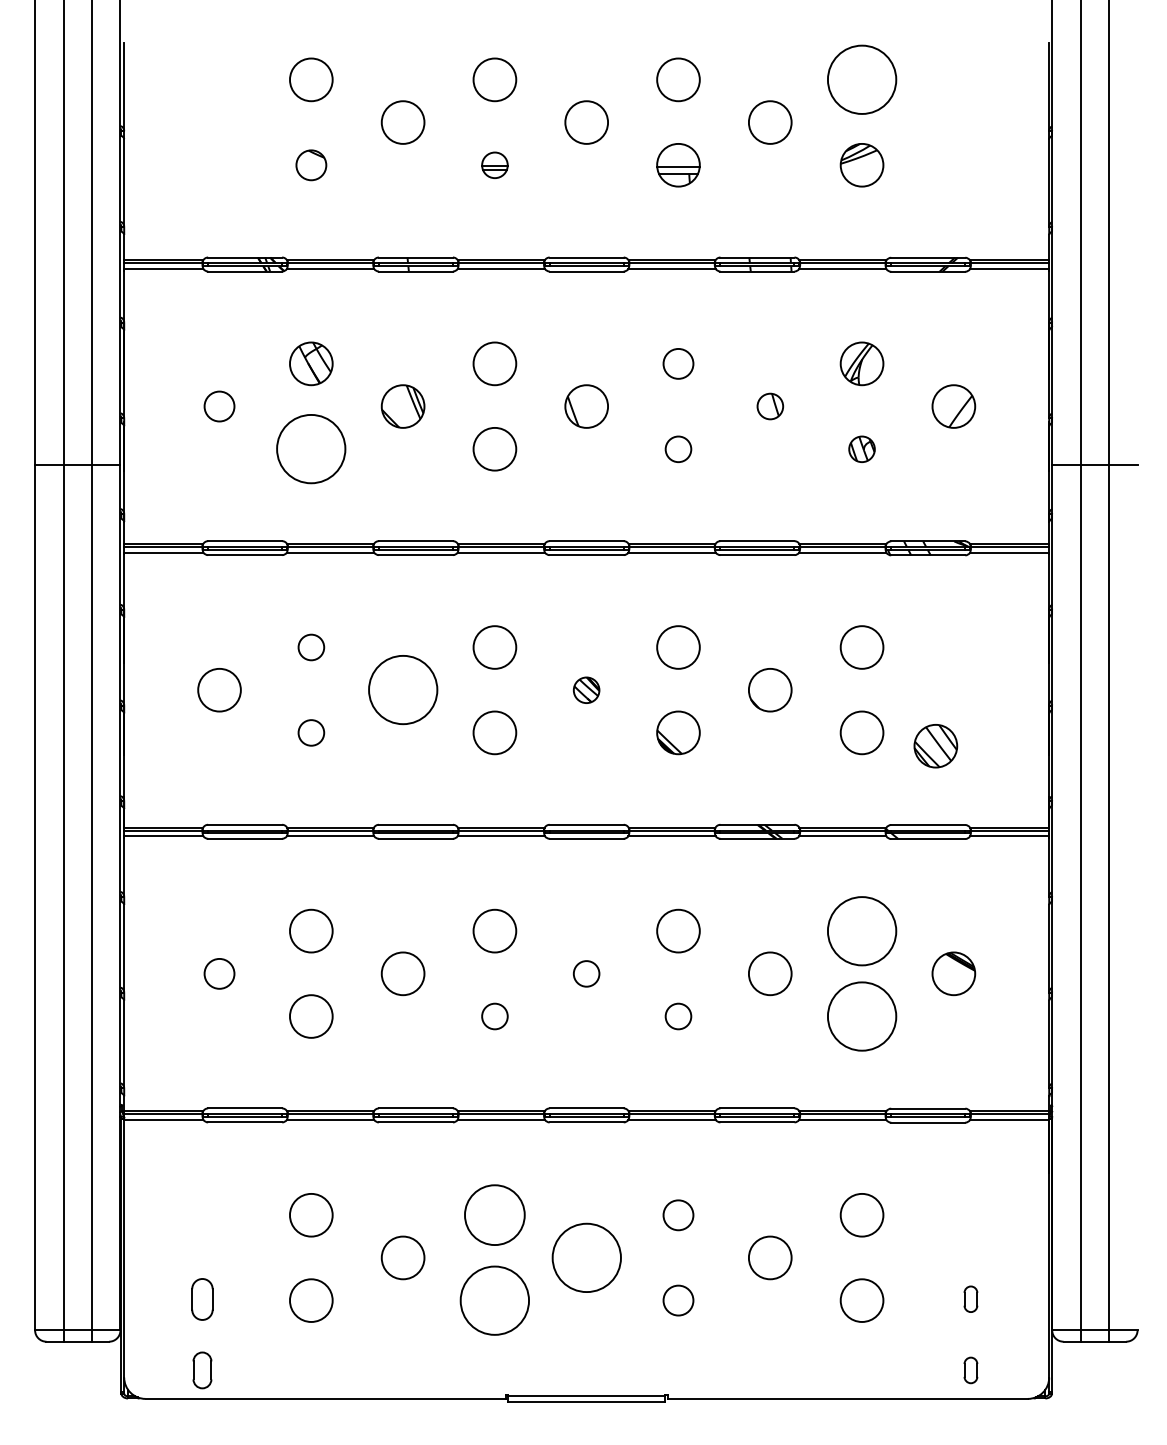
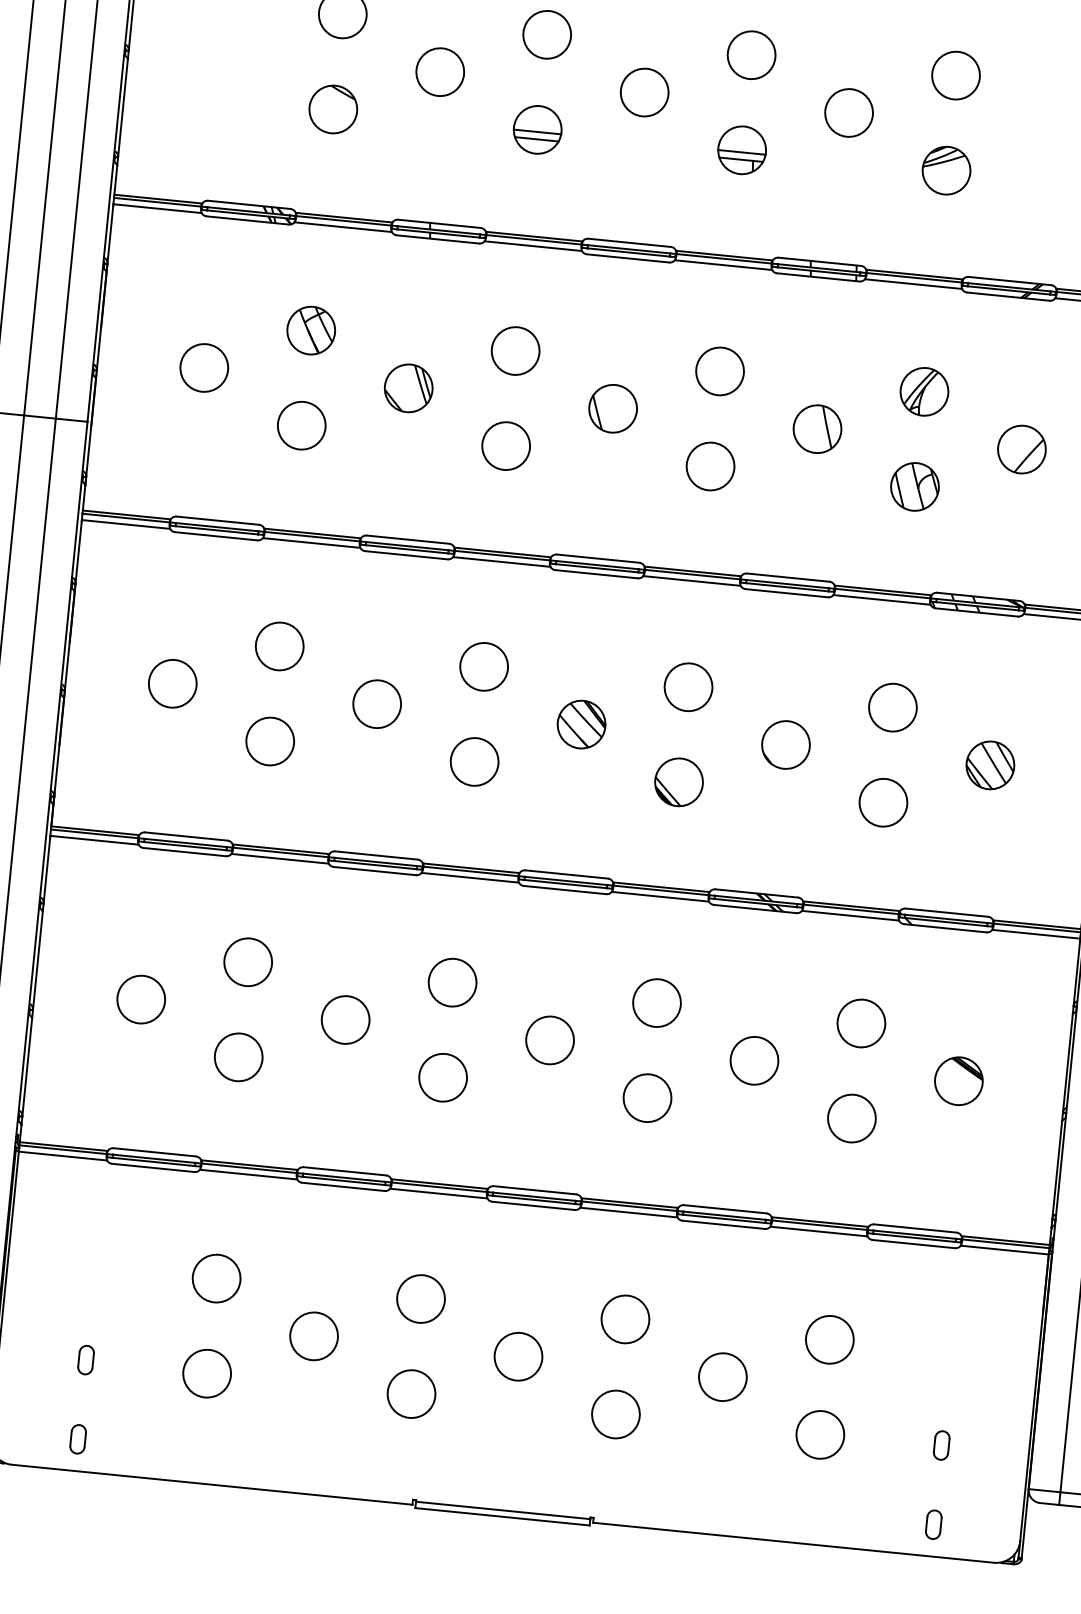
circle: (861, 79) -> (955, 75), size x0.62
part: (311, 165) -> (333, 109), size x1.43
part: (494, 165) -> (537, 130), size x1.67
circle: (678, 363) -> (720, 371), size x1.43
circle: (219, 406) -> (204, 367), size x1.43
part: (770, 406) -> (817, 429), size x1.67
circle: (311, 449) -> (301, 426), size x0.62
circle: (678, 449) -> (710, 466), size x1.67
part: (861, 449) -> (914, 487), size x1.67
circle: (311, 647) -> (279, 646), size x1.67
circle: (402, 690) -> (376, 704), size x0.62
part: (586, 690) -> (581, 724), size x1.67
circle: (311, 732) -> (270, 741), size x1.67
part: (935, 746) -> (989, 765), moved
circle: (861, 930) -> (860, 1022), size x0.62
circle: (219, 973) -> (141, 999), size x1.43
circle: (586, 973) -> (549, 1040), size x1.67
circle: (494, 1016) -> (442, 1077), size x1.67
circle: (678, 1016) -> (647, 1098), size x1.67
circle: (861, 1016) -> (851, 1118), size x0.62
circle: (494, 1215) -> (420, 1299), size x0.71
circle: (678, 1215) -> (625, 1319), size x1.43
circle: (586, 1257) -> (518, 1356), size x0.62
part: (202, 1298) -> (86, 1359), size x0.62
circle: (494, 1300) -> (411, 1393), size x0.62
circle: (678, 1300) -> (615, 1414), size x1.43
part: (202, 1370) -> (78, 1439), size x0.71

